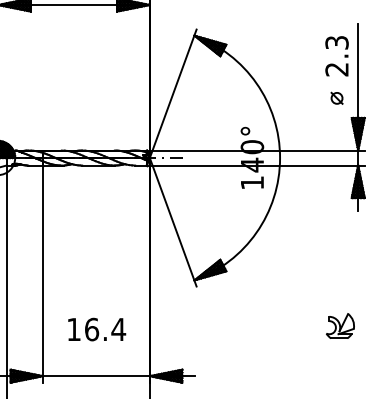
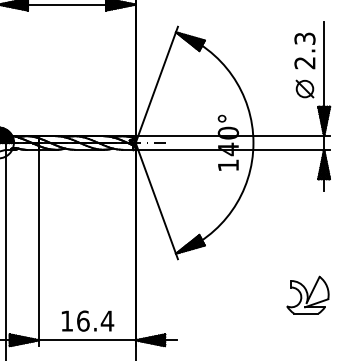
part: (336, 97) -> (304, 88), size x1.67
part: (339, 325) -> (307, 294), size x1.67
text: (96, 328) -> (87, 320), moved

